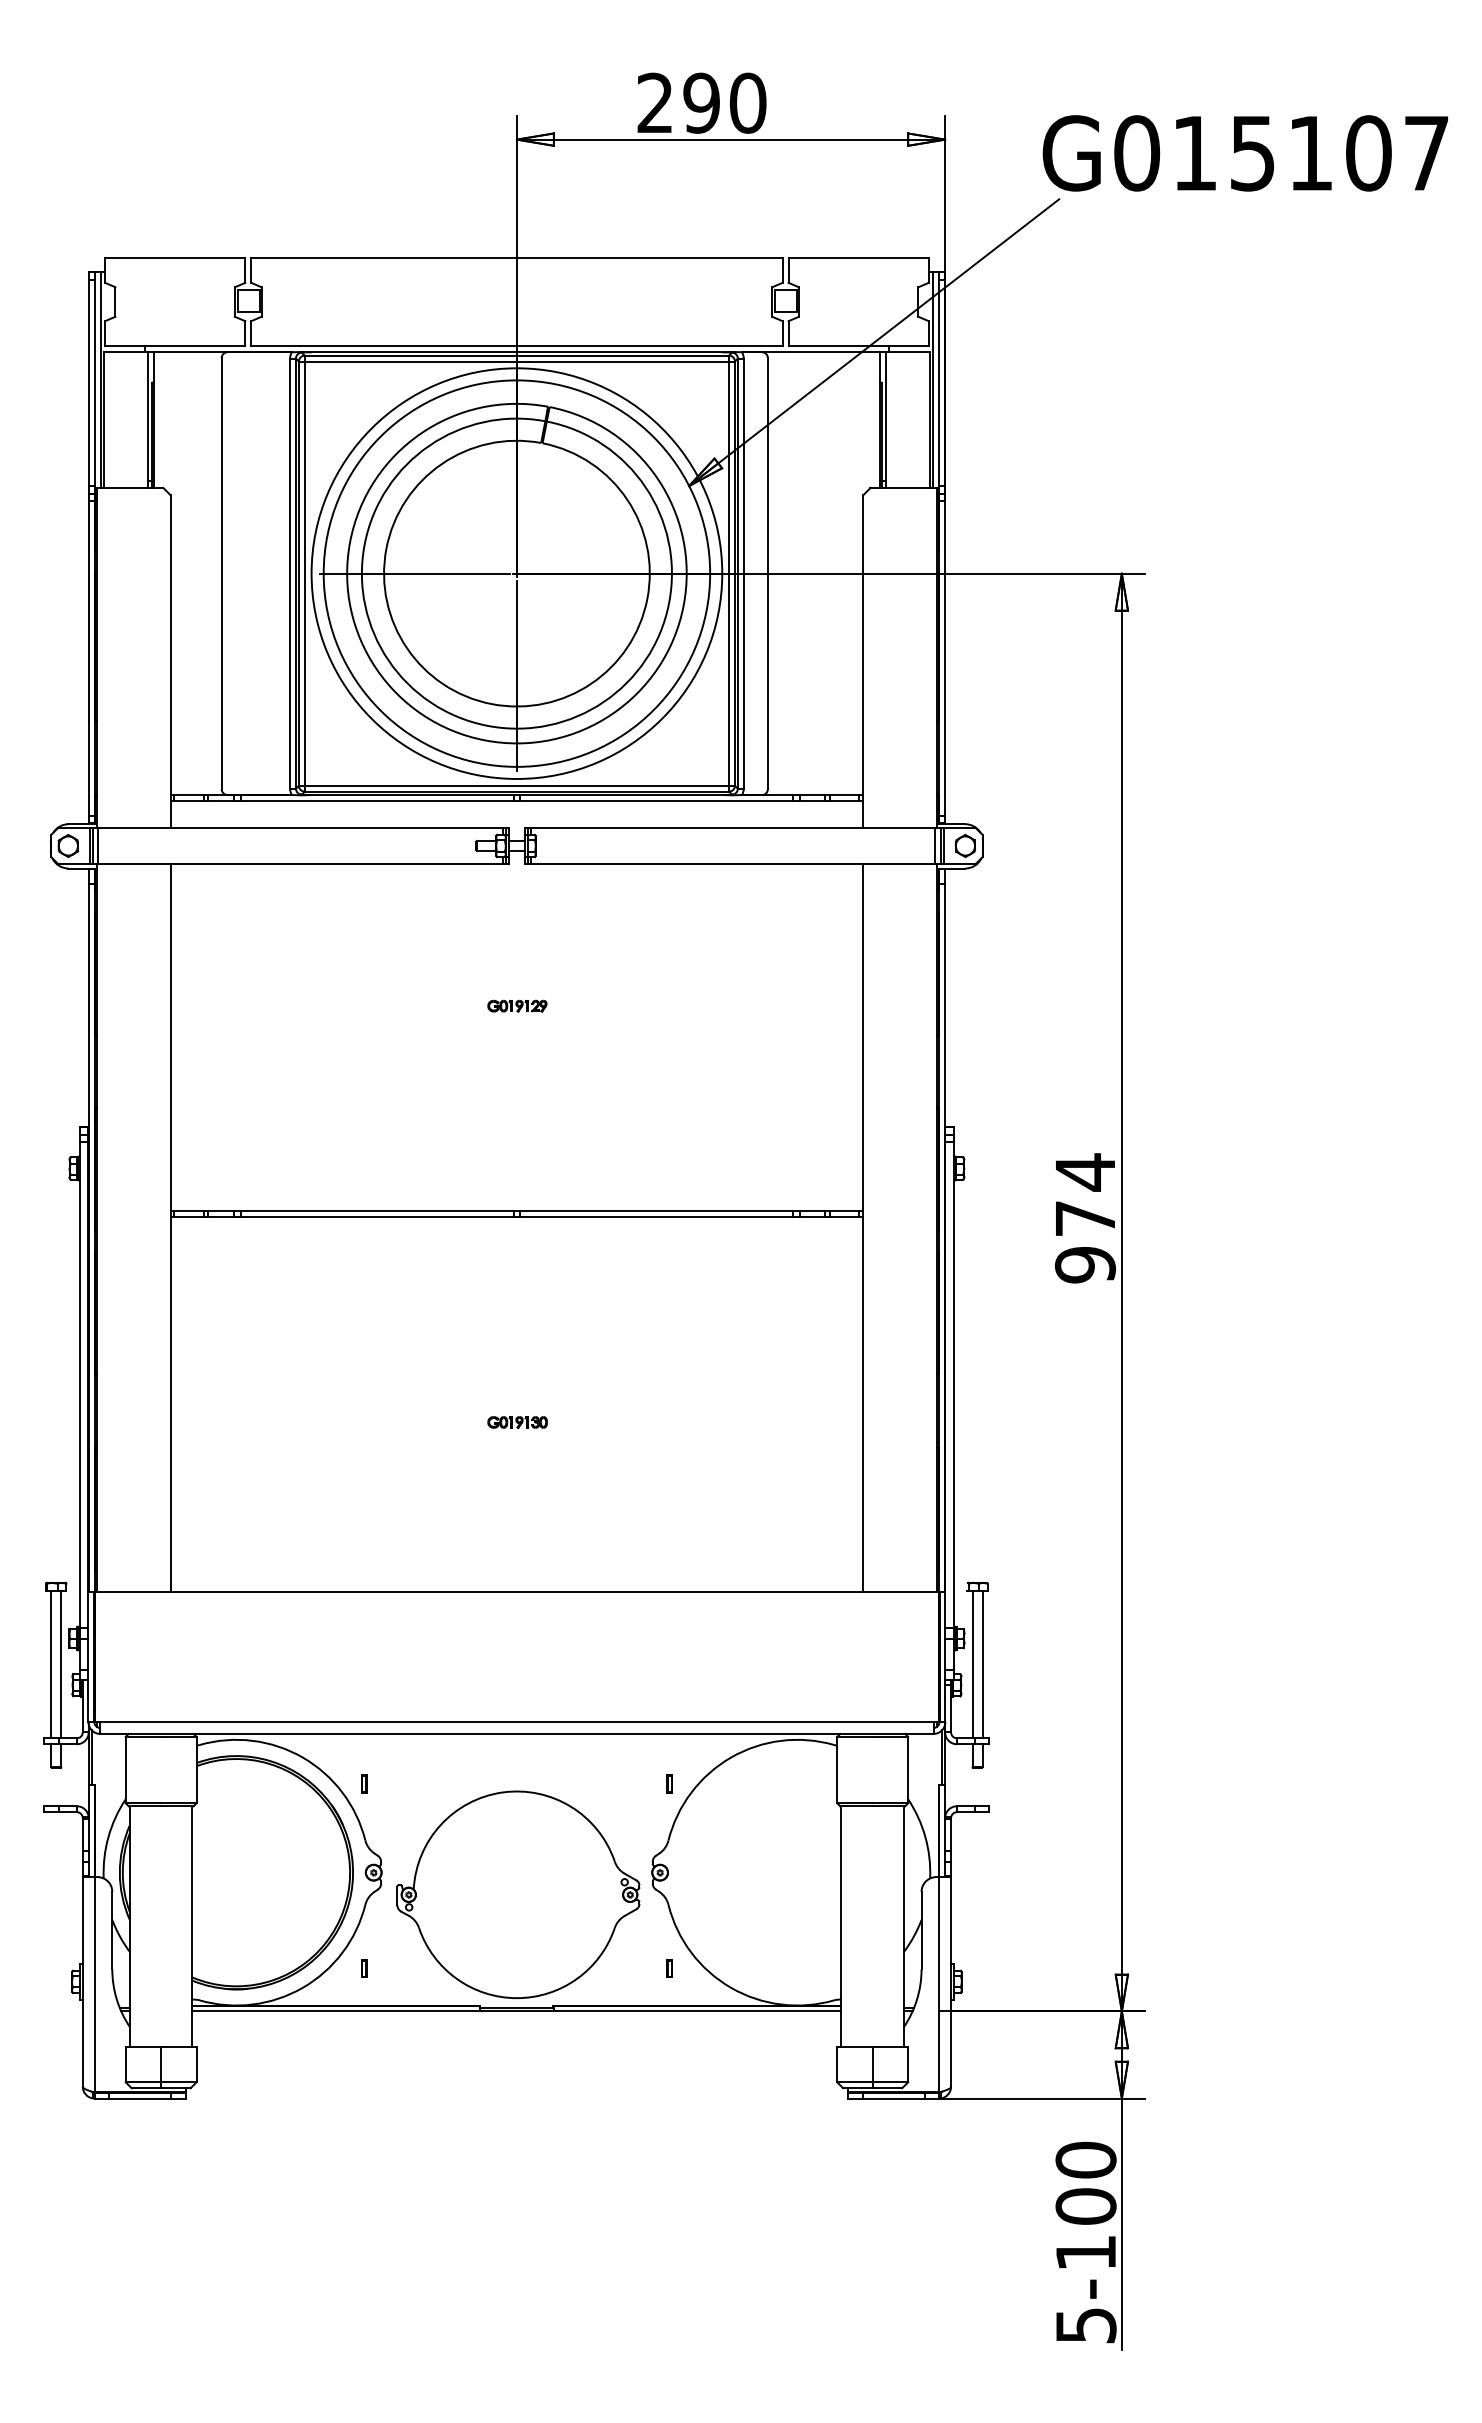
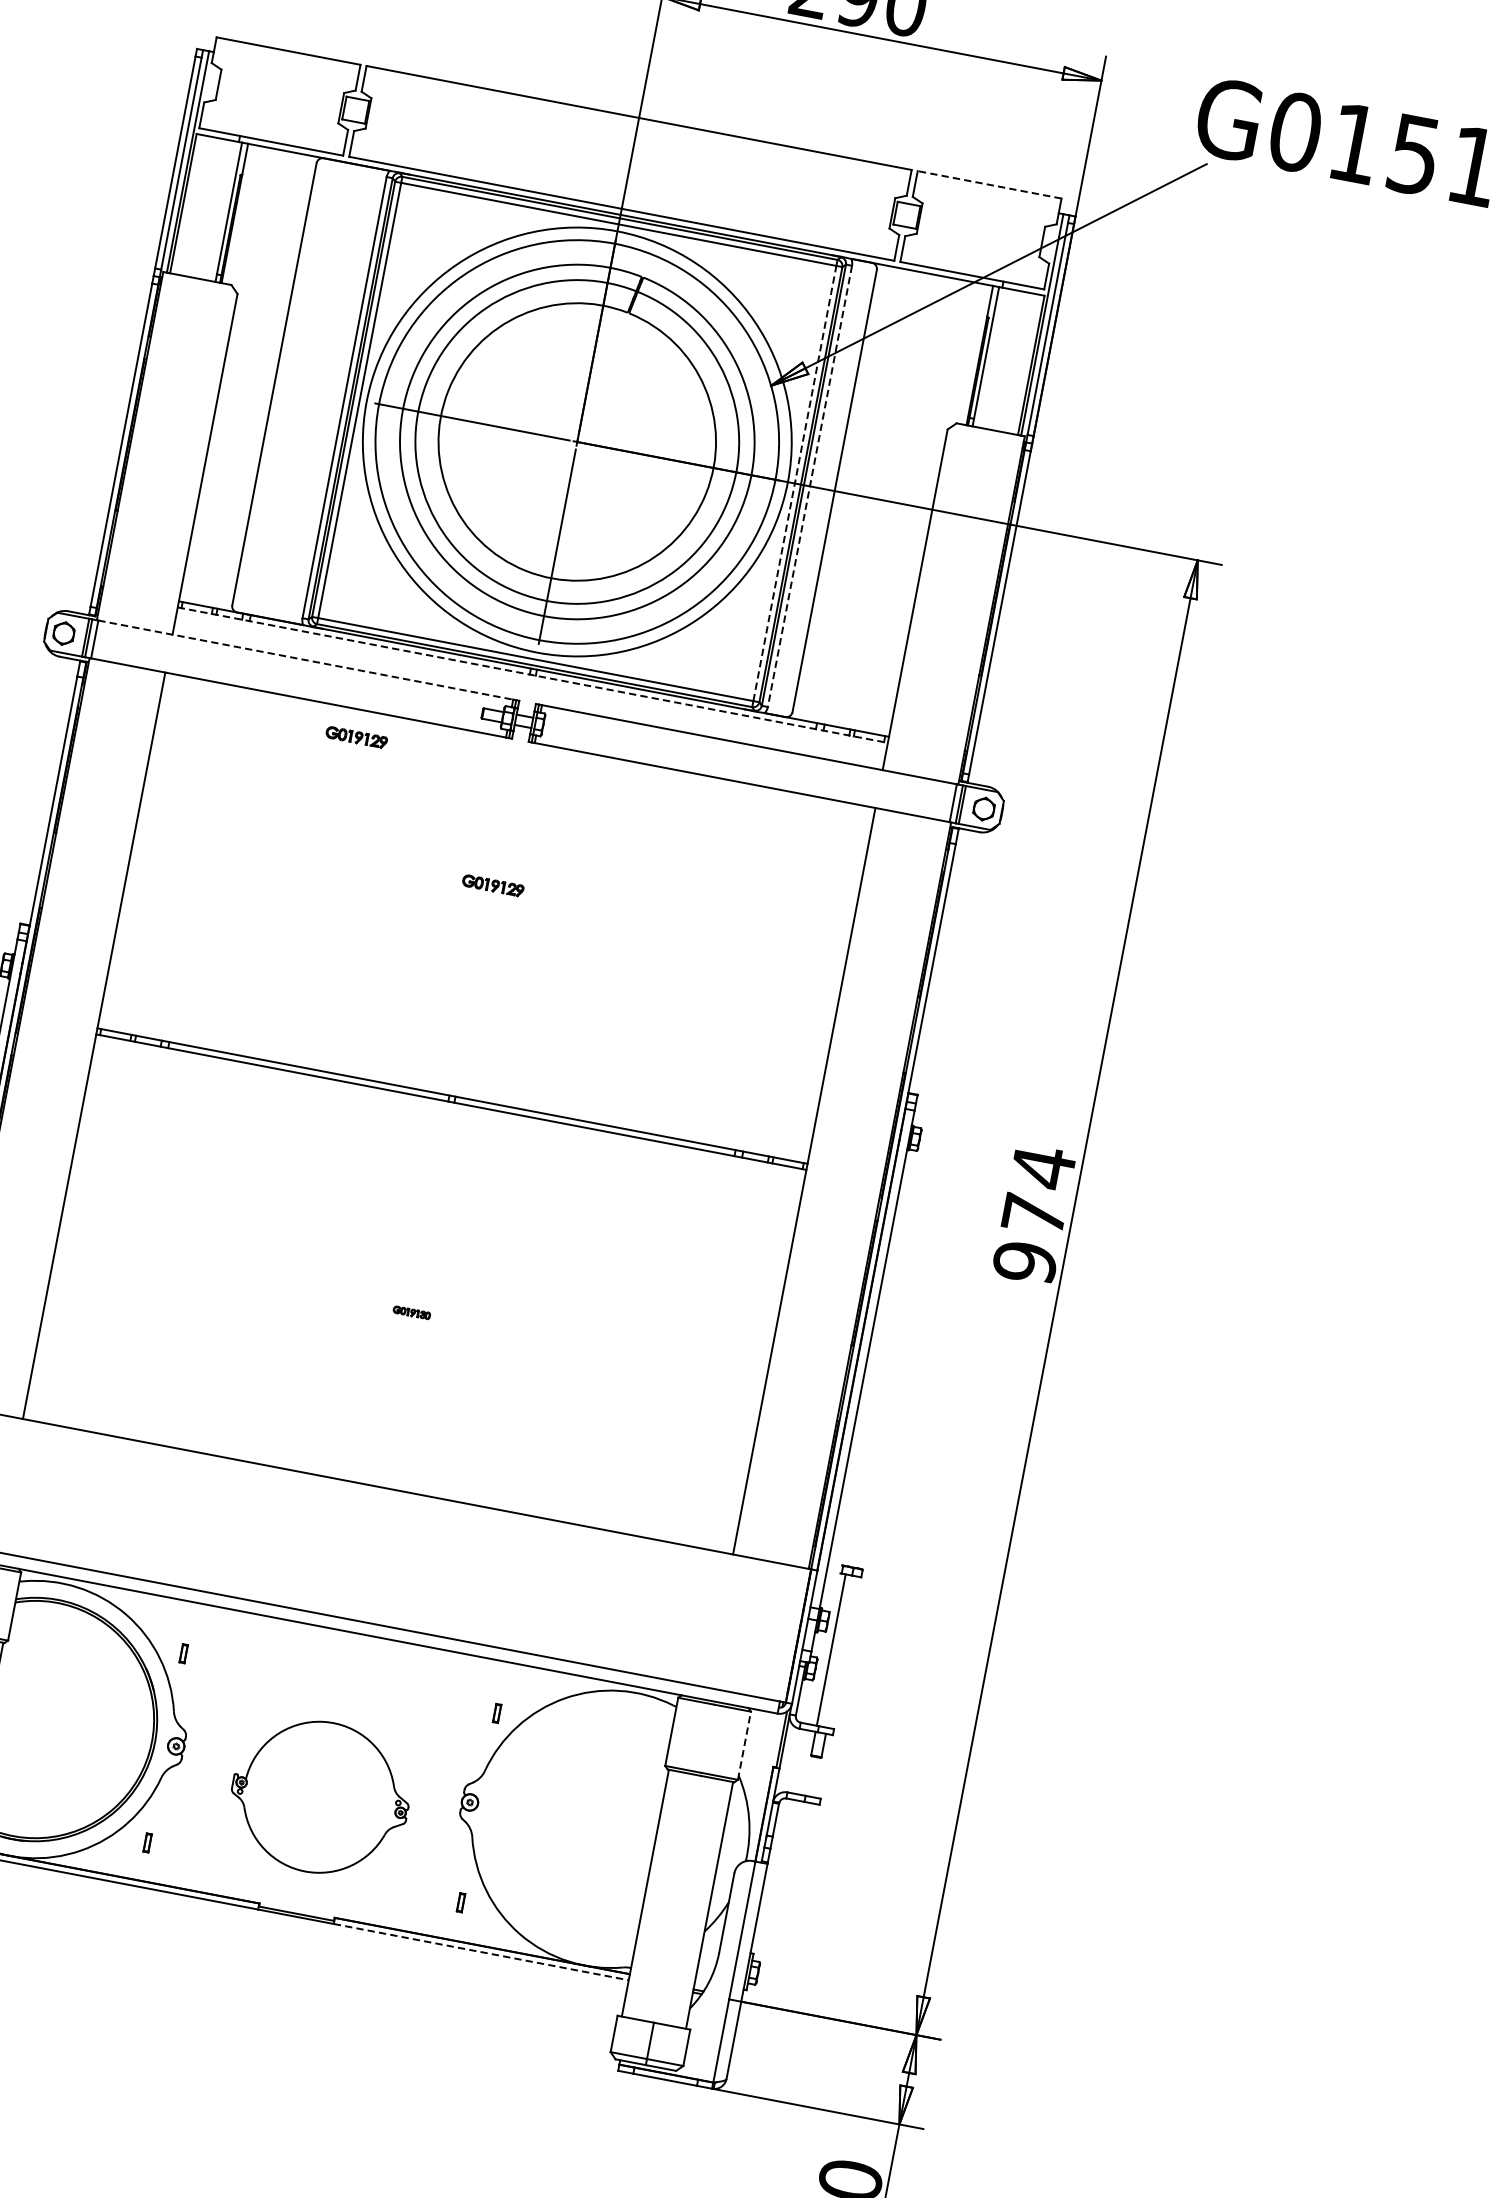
line: (858, 257) -> (989, 184), solid -> dashed
line: (729, 573) -> (795, 483), solid -> dashed
line: (743, 574) -> (809, 487), solid -> dashed
line: (517, 800) -> (533, 674), solid -> dashed
line: (301, 827) -> (306, 660), solid -> dashed
part: (362, 890) -> (356, 736), added
part: (517, 1422) -> (411, 1312), size x0.6
line: (982, 1664) -> (841, 1651), removed
line: (908, 1769) -> (744, 1745), solid -> dashed
part: (518, 1894) -> (320, 1797), size x0.7
line: (697, 2011) -> (481, 1952), solid -> dashed

